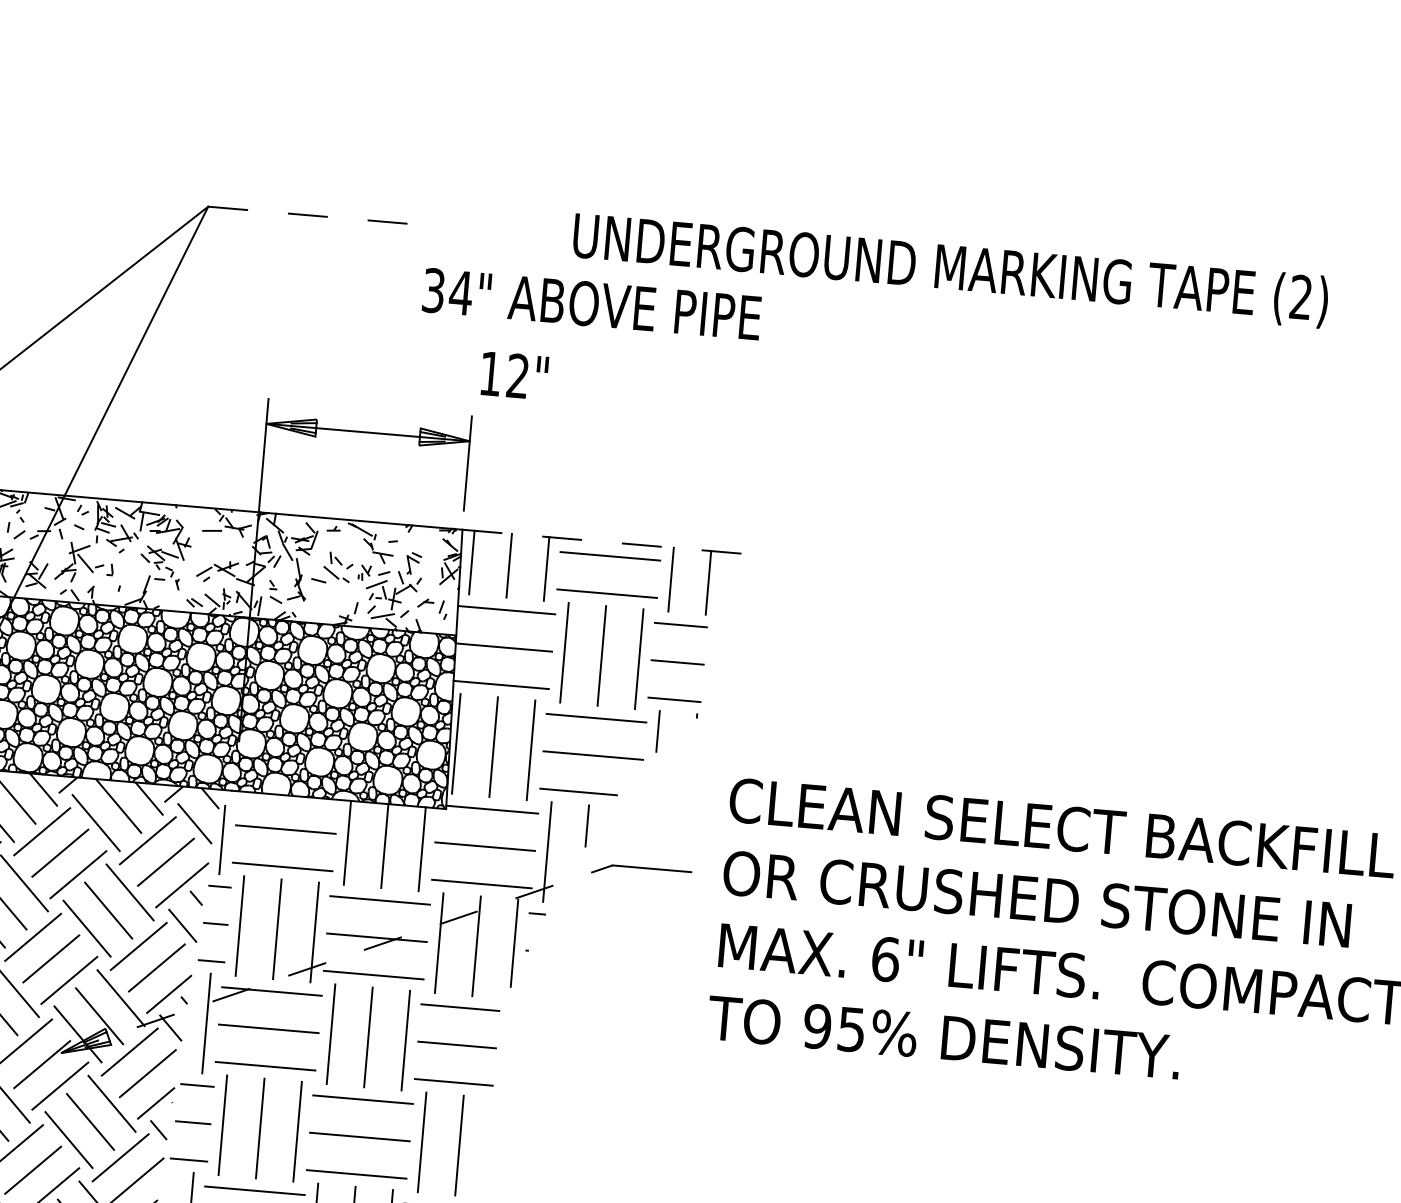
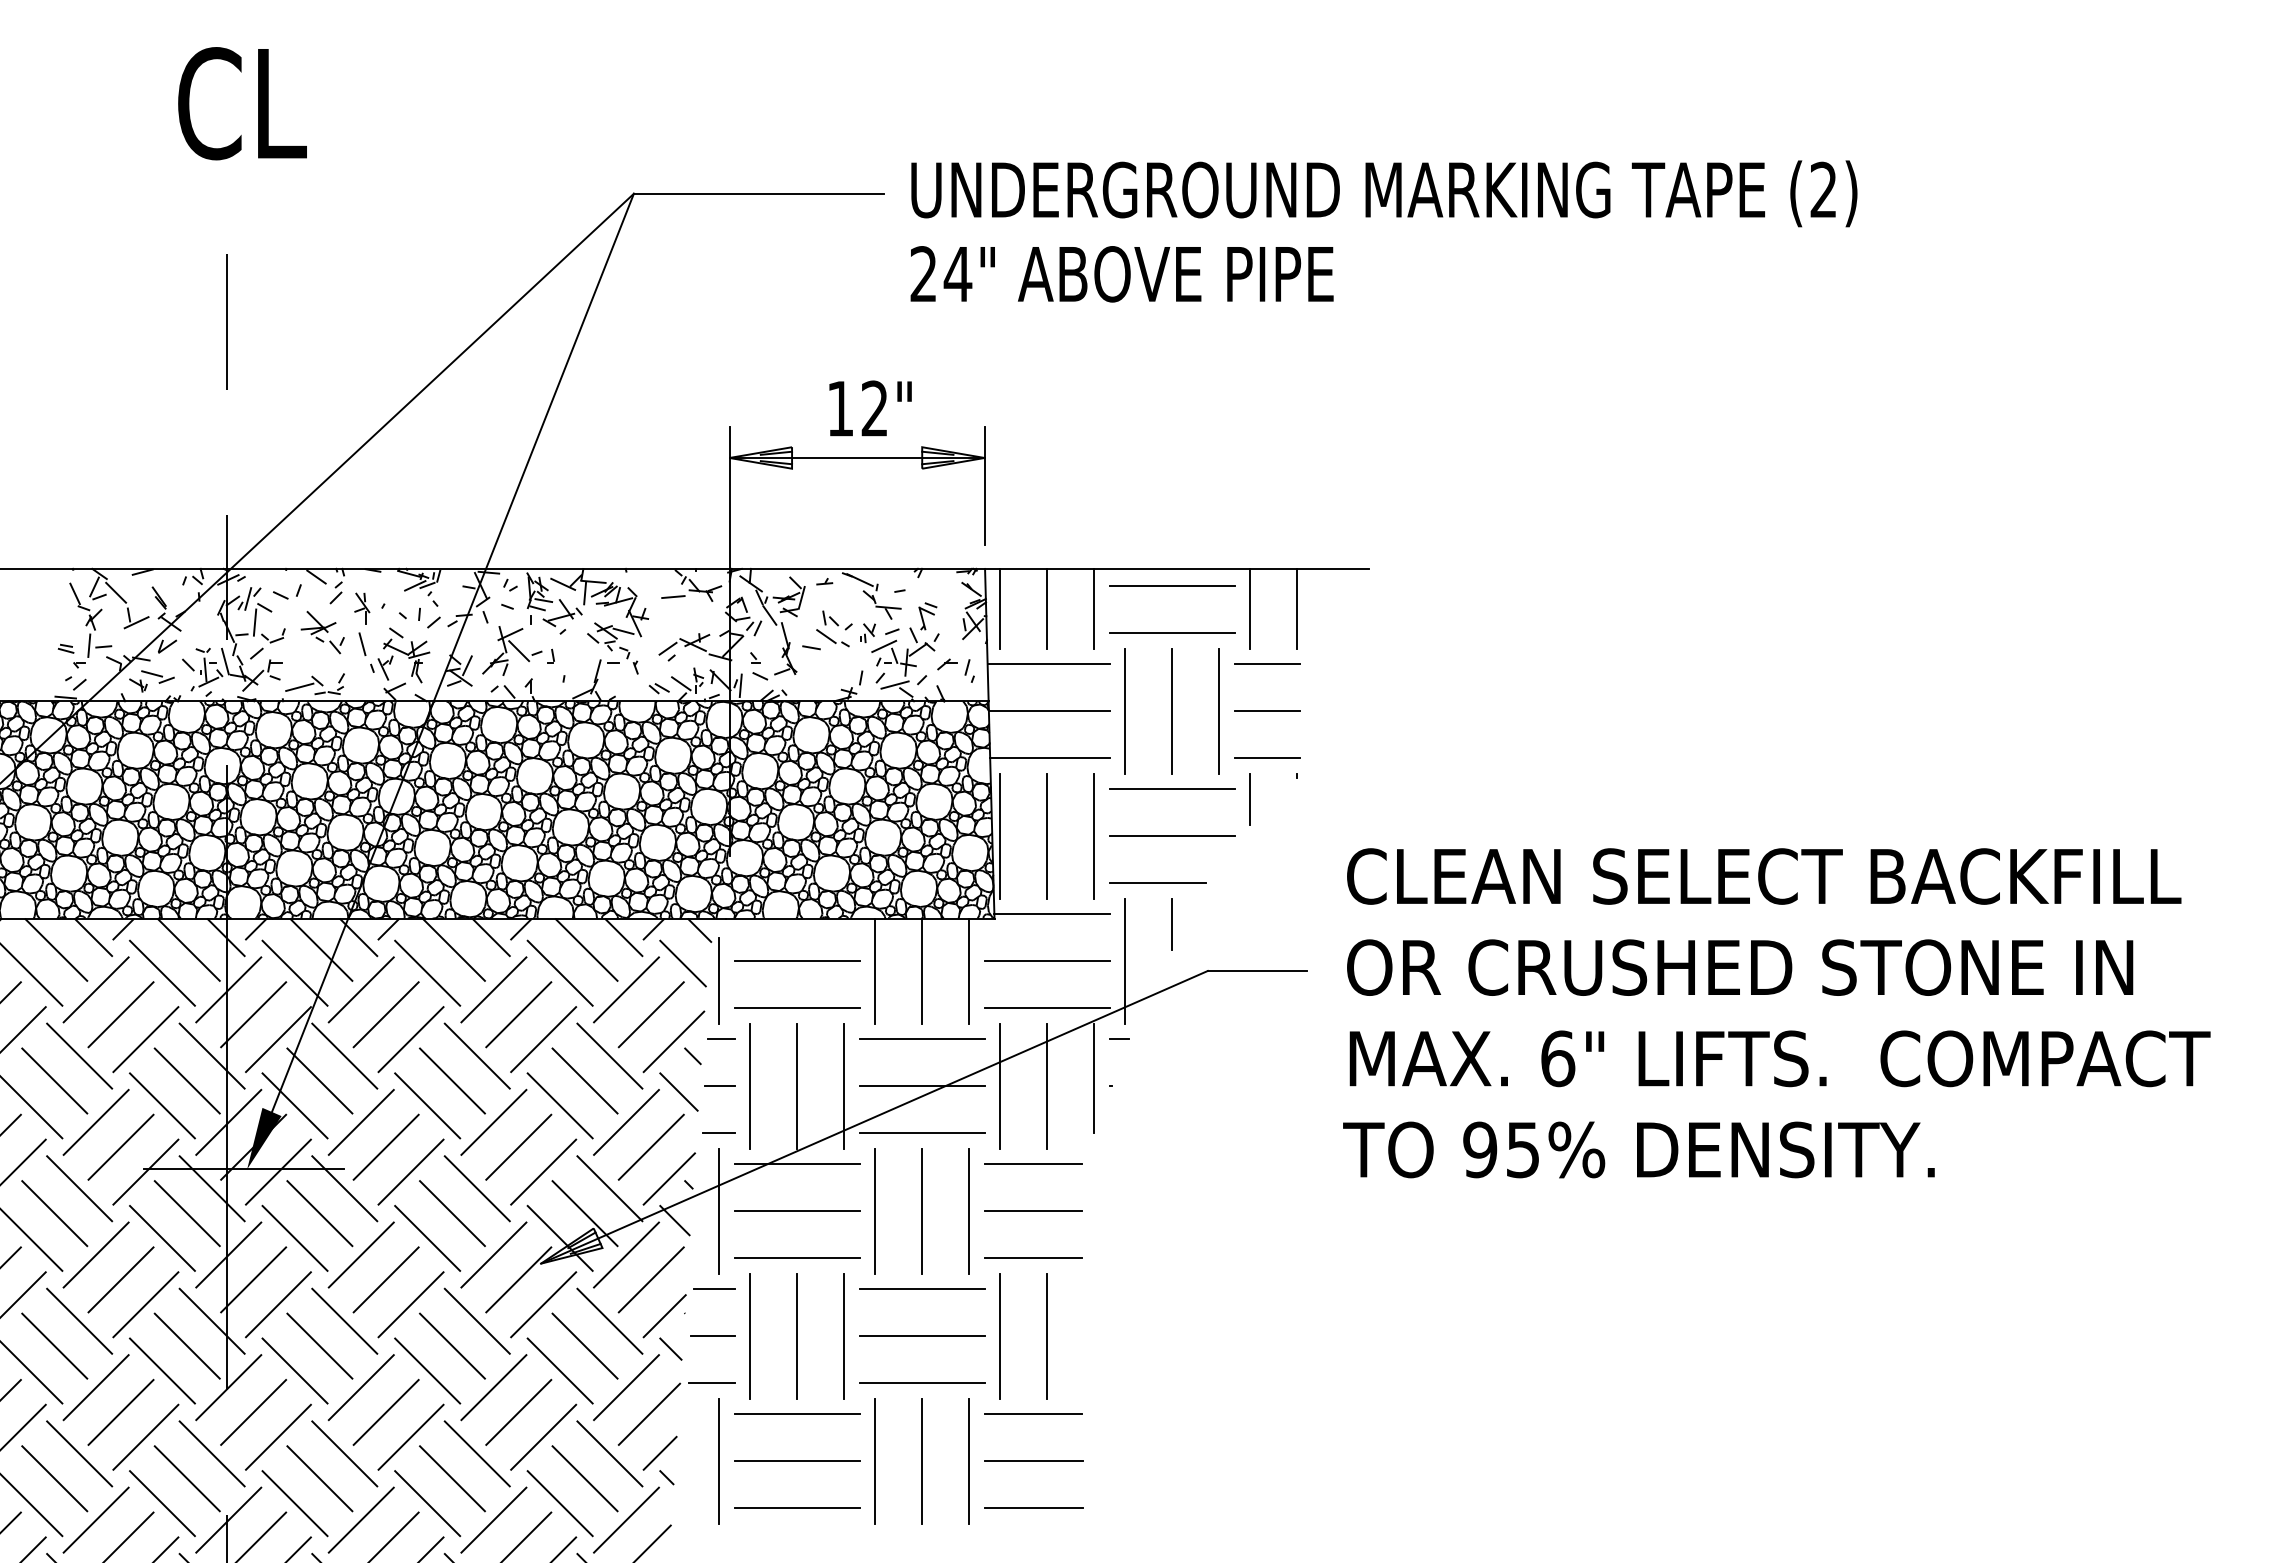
line: (308, 215) -> (759, 193), dashed -> solid
text: (950, 270) -> (1384, 193), moved
text: (433, 290) -> (923, 274), 34" -> 24"
text: (514, 375) -> (870, 408), moved
line: (615, 542) -> (1176, 568), dashed -> solid
line: (336, 959) -> (874, 1117), dashed -> solid

